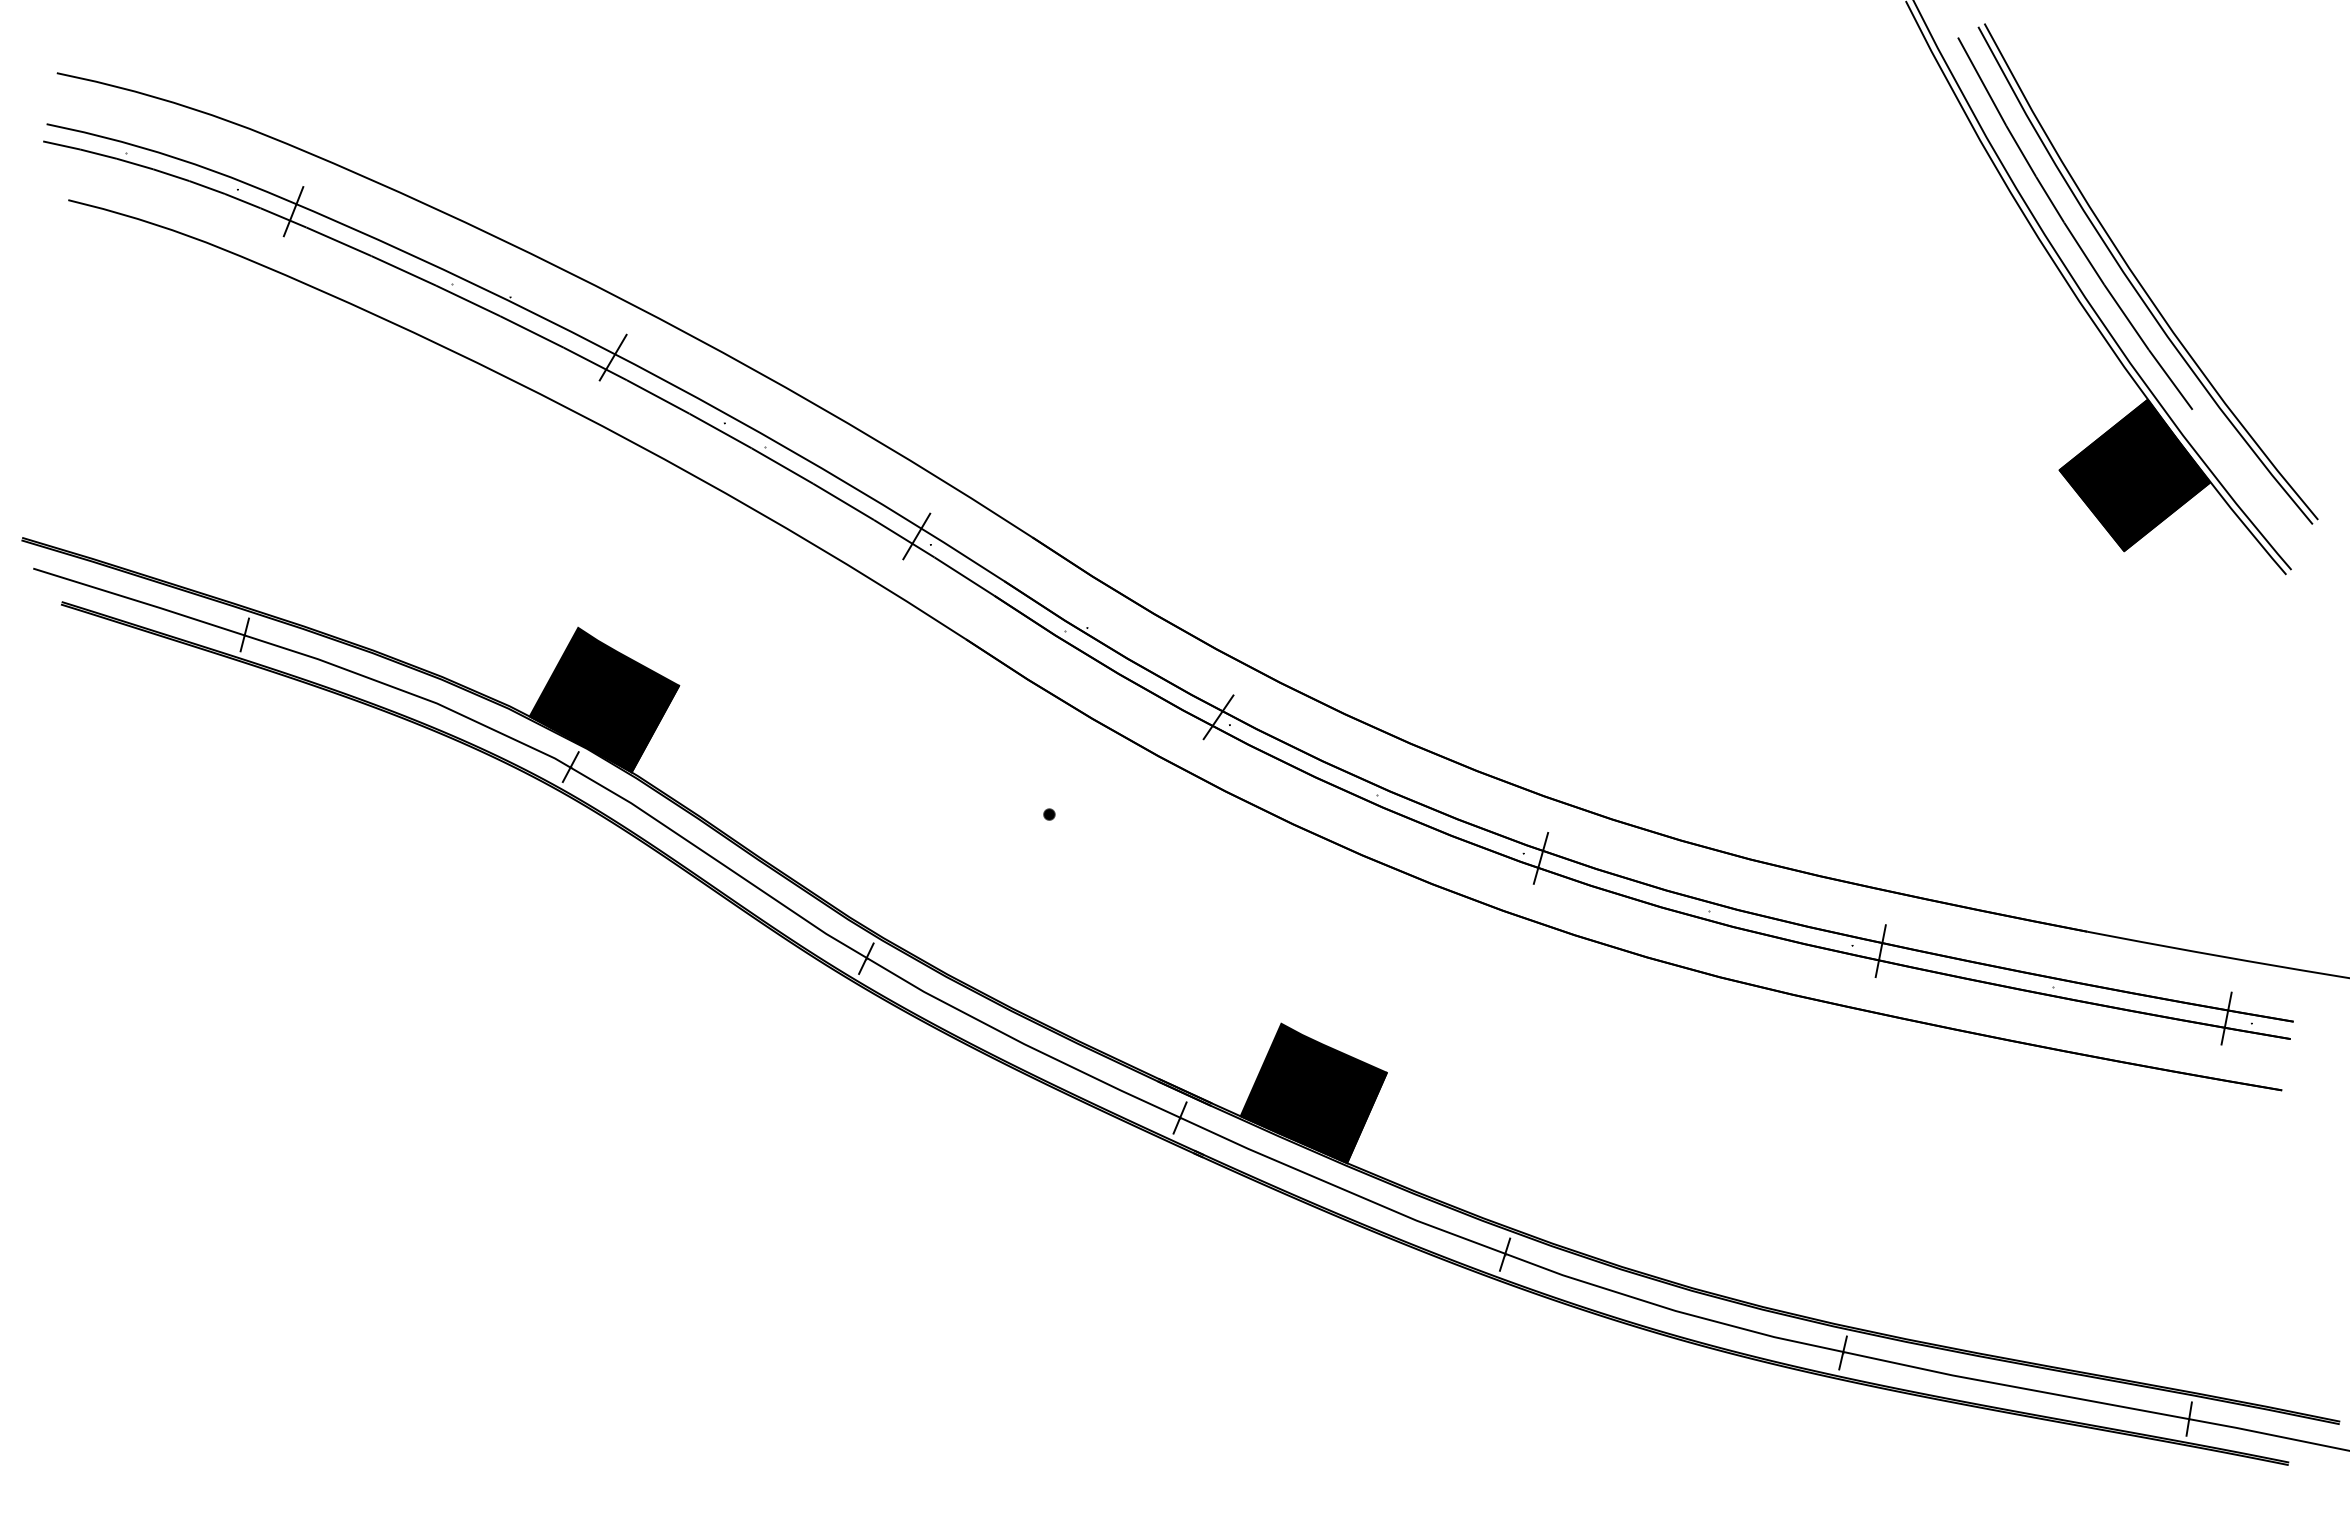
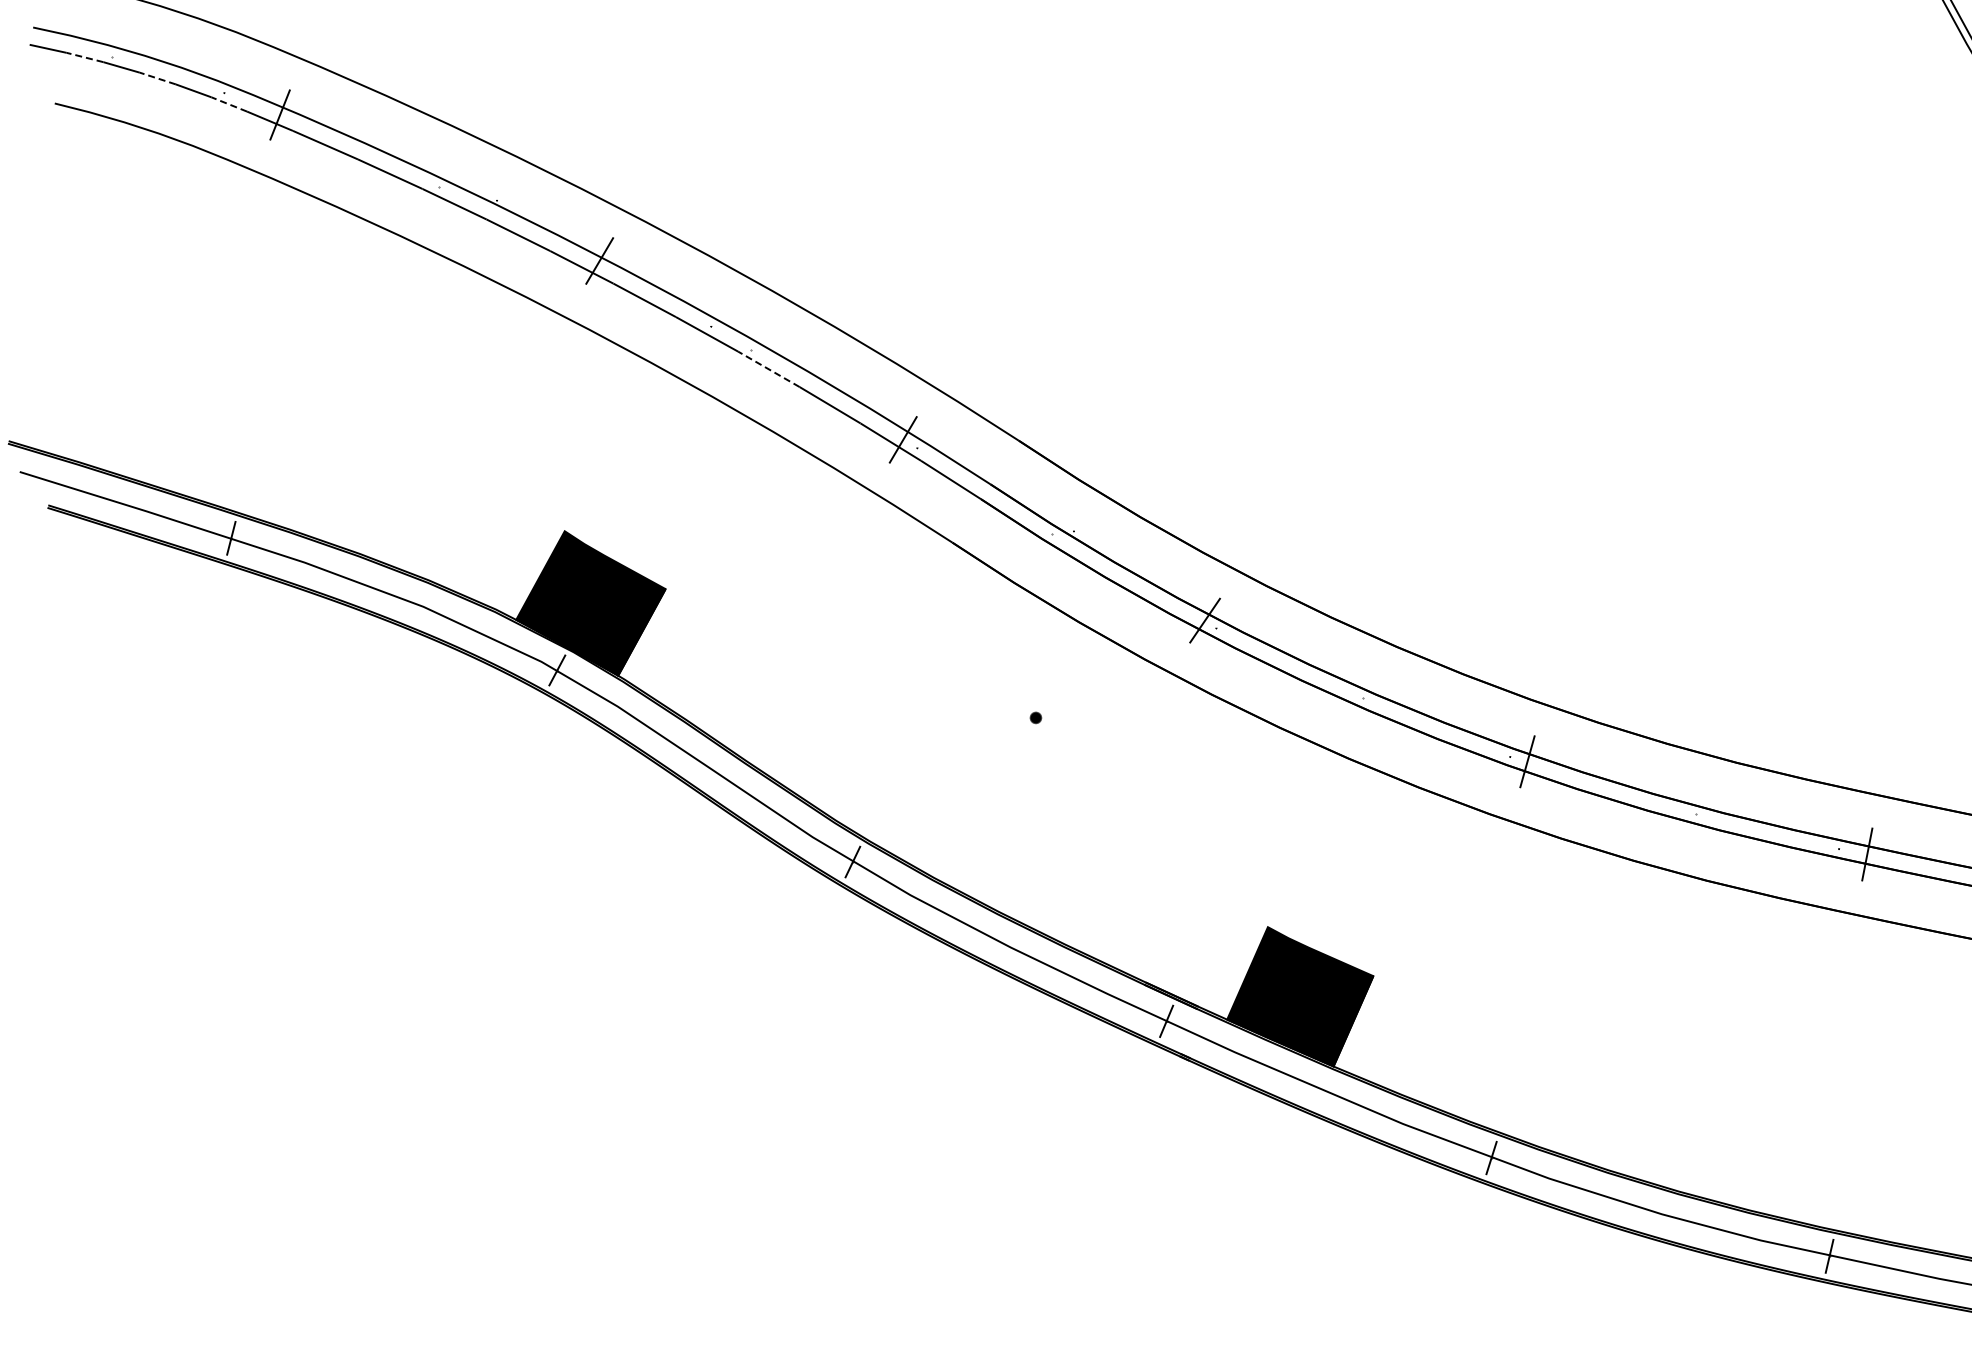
line: (98, 154) -> (85, 57), solid -> dashed
line: (171, 175) -> (158, 78), solid -> dashed
line: (242, 200) -> (229, 103), solid -> dashed
line: (782, 465) -> (769, 368), solid -> dashed

